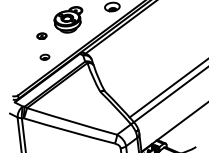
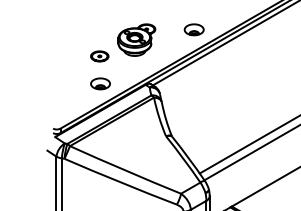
part: (41, 36) -> (99, 56), size x1.43
part: (44, 56) -> (100, 83), size x1.67

